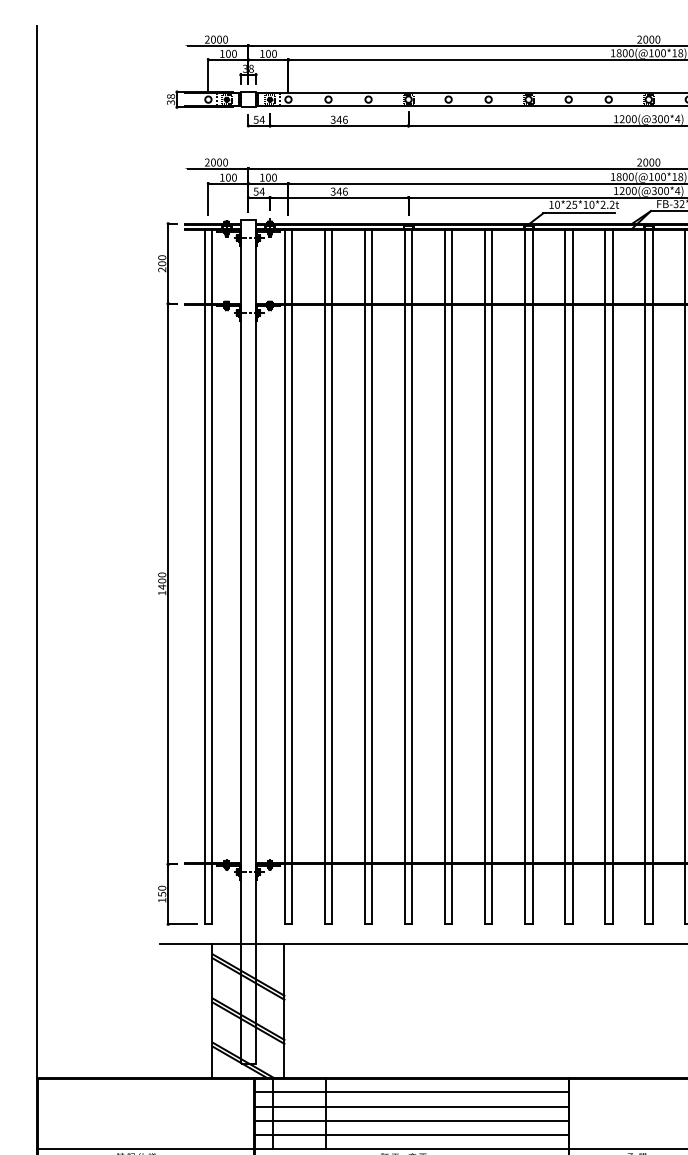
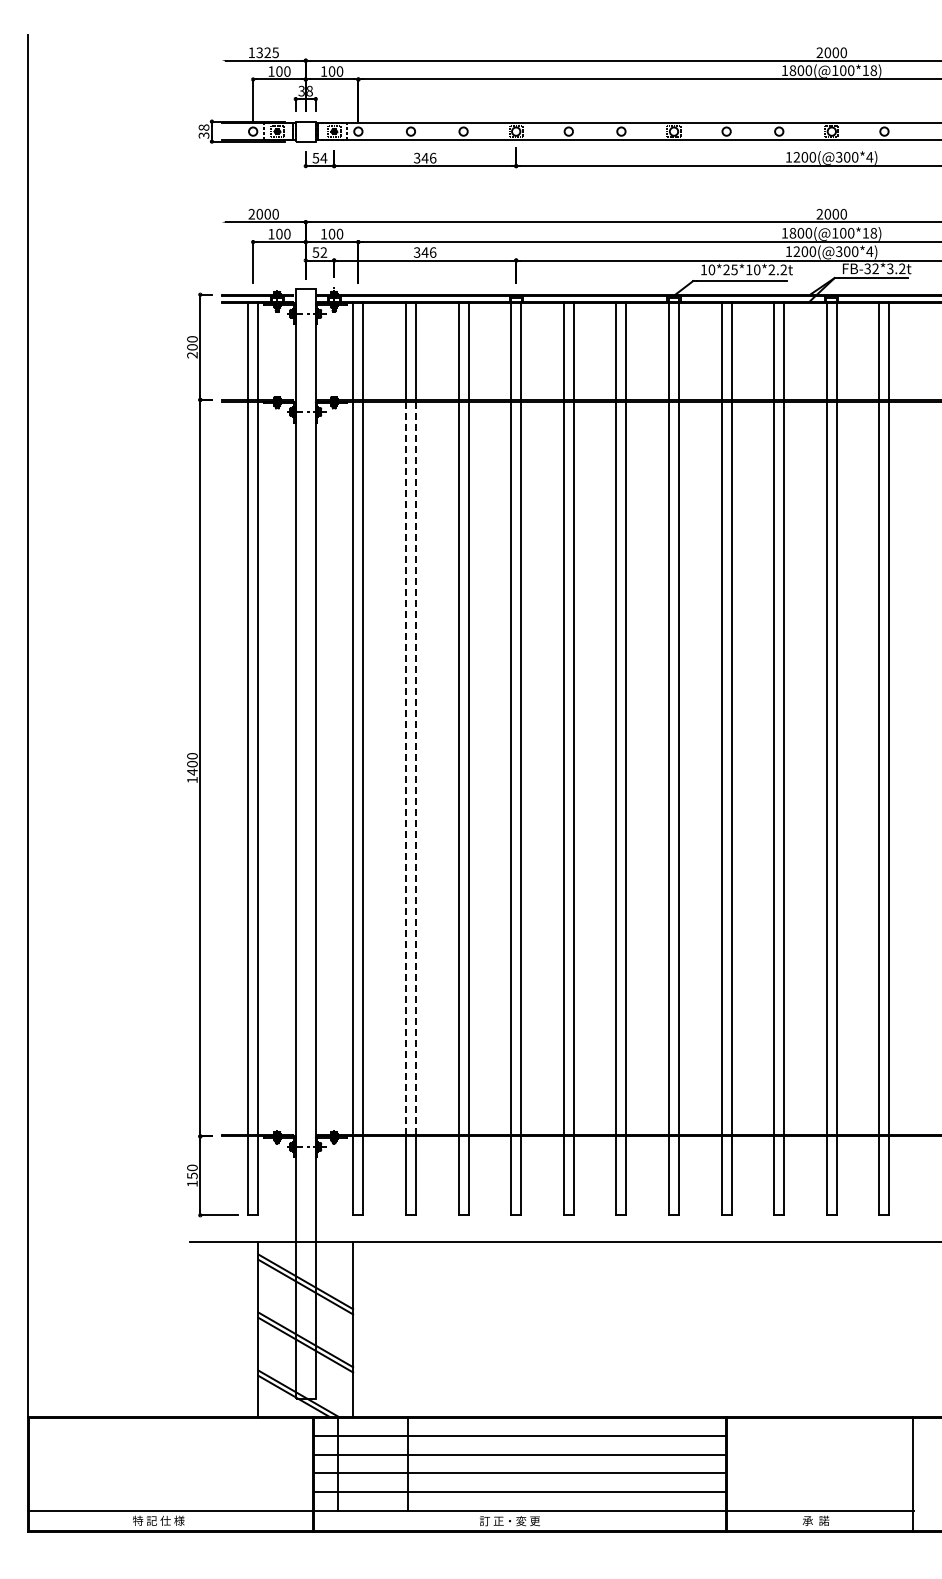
text: (216, 39) -> (263, 52), 2000 -> 1325
text: (261, 191) -> (323, 252), 54 -> 52
line: (324, 584) -> (405, 768), solid -> dashed
line: (332, 584) -> (416, 768), solid -> dashed

